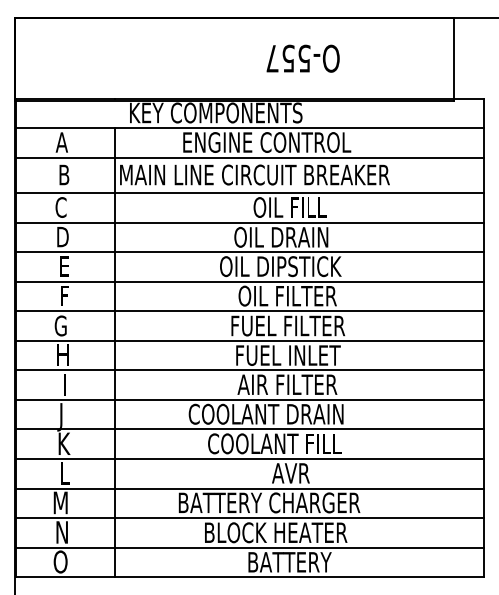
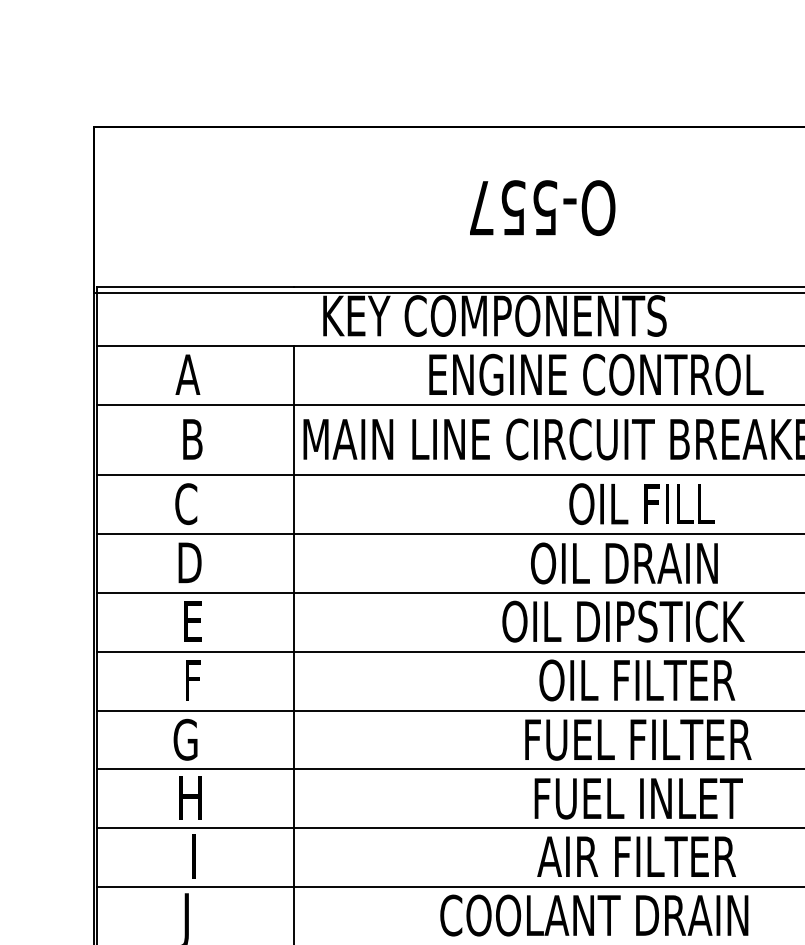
text: (302, 58) -> (541, 207), moved

